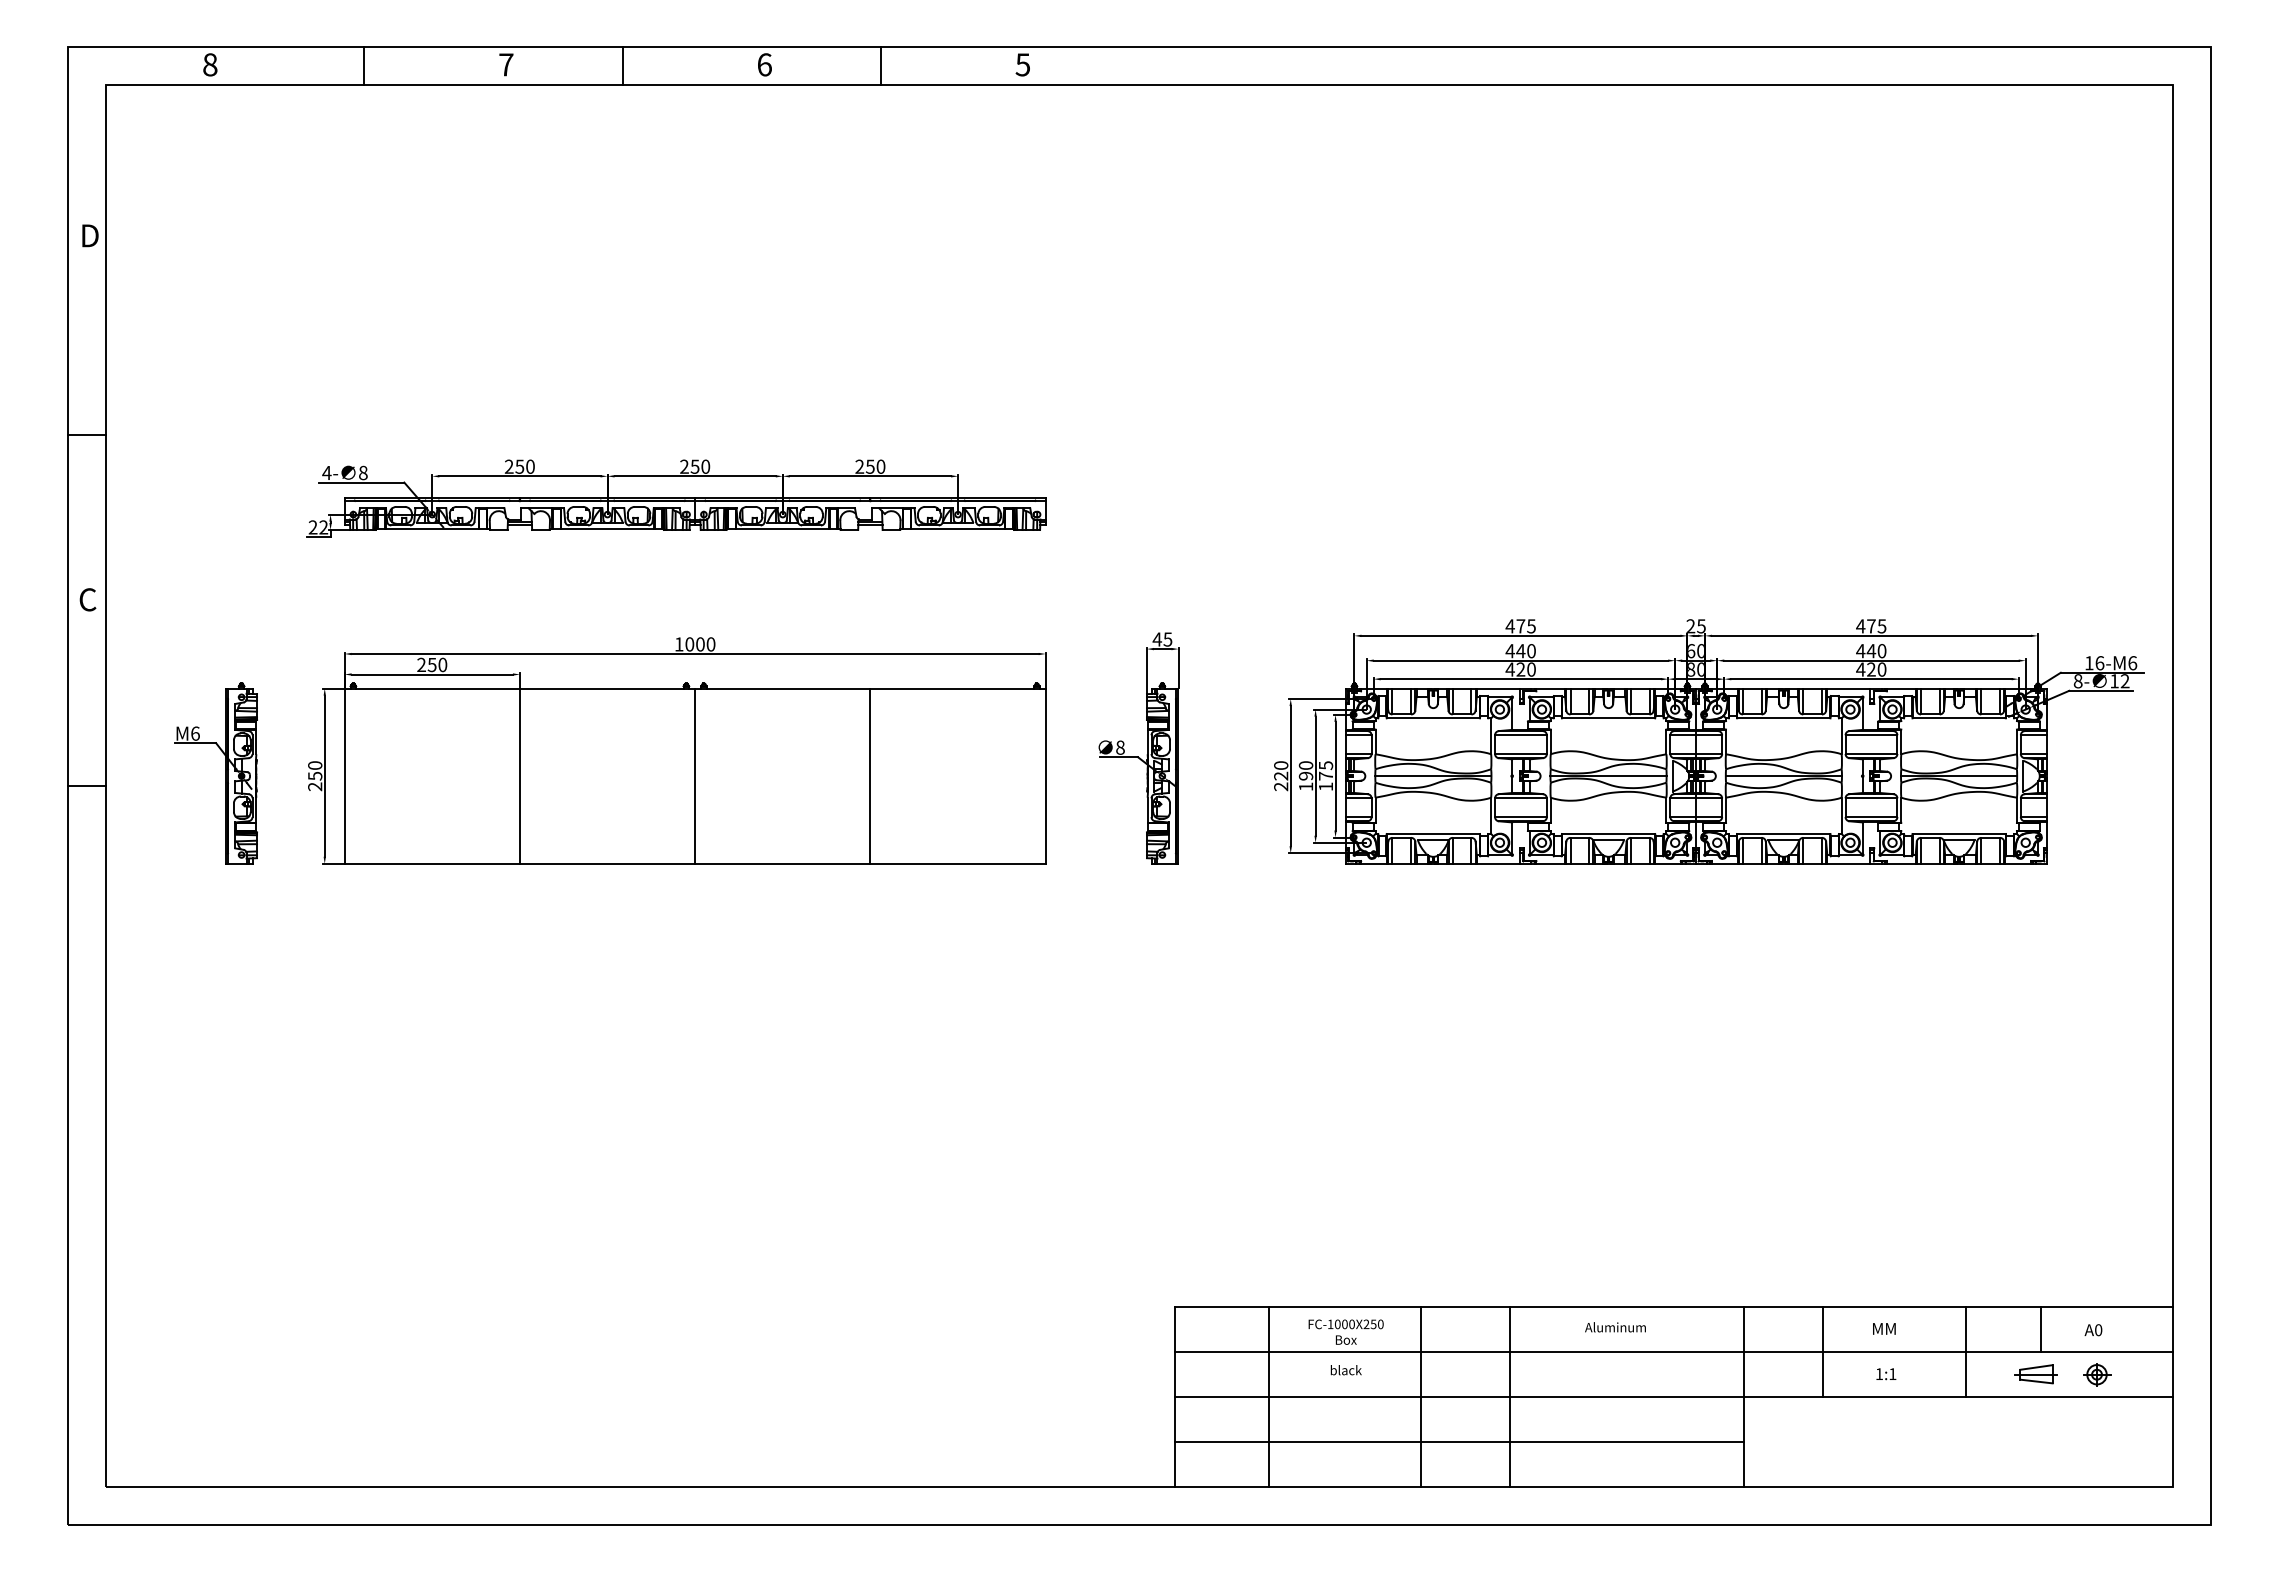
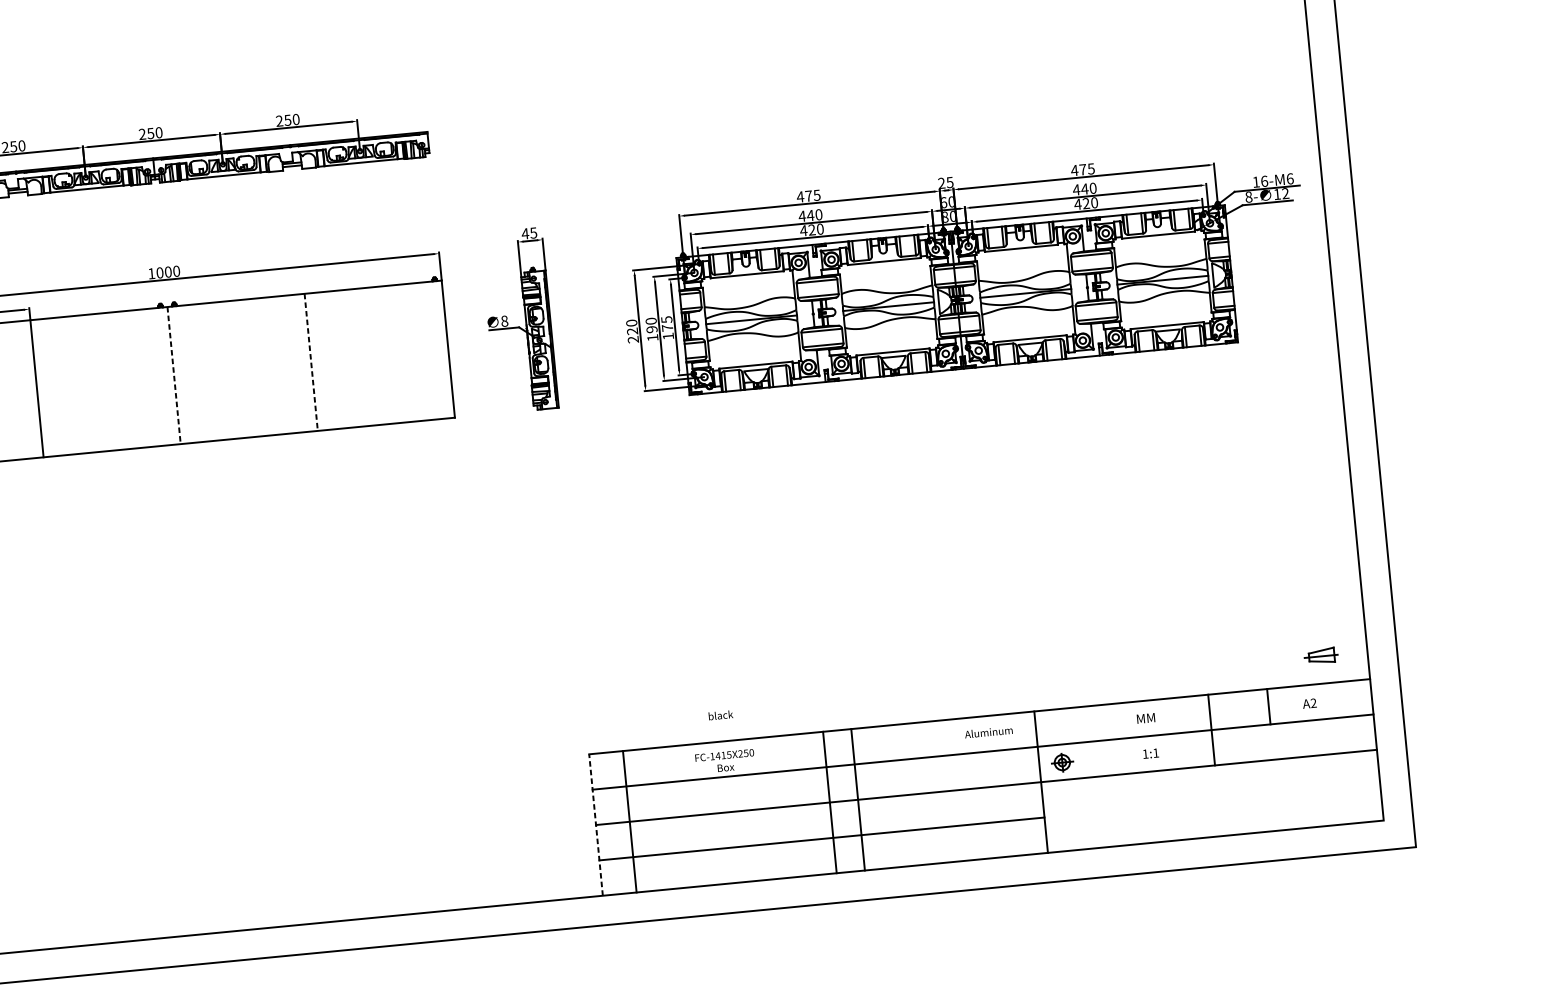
line: (695, 776) -> (174, 375), solid -> dashed
line: (870, 776) -> (311, 362), solid -> dashed
text: (1344, 1324) -> (723, 755), FC-1000X250 -> FC-1415X250
text: (1615, 1327) -> (988, 732), moved
text: (2098, 1330) -> (1313, 703), A0 -> A2
line: (1822, 1351) -> (1099, 740), removed
text: (1345, 1370) -> (720, 715), moved
part: (2035, 1374) -> (1320, 656), moved
part: (2097, 1374) -> (1062, 762), moved
line: (1174, 1396) -> (595, 824), solid -> dashed
line: (1268, 1396) -> (629, 821), moved
line: (1420, 1396) -> (829, 802), moved

